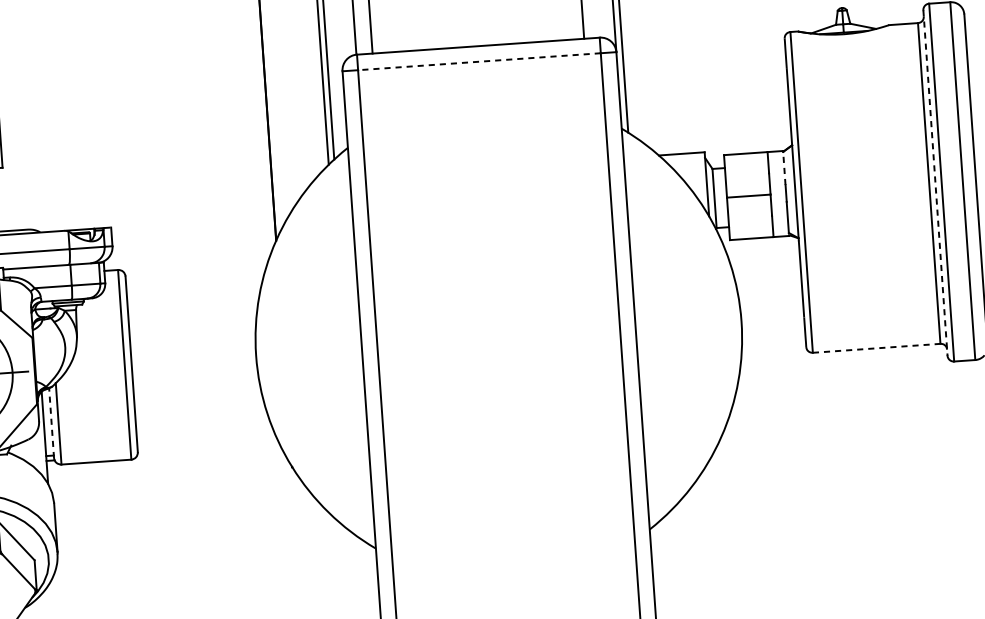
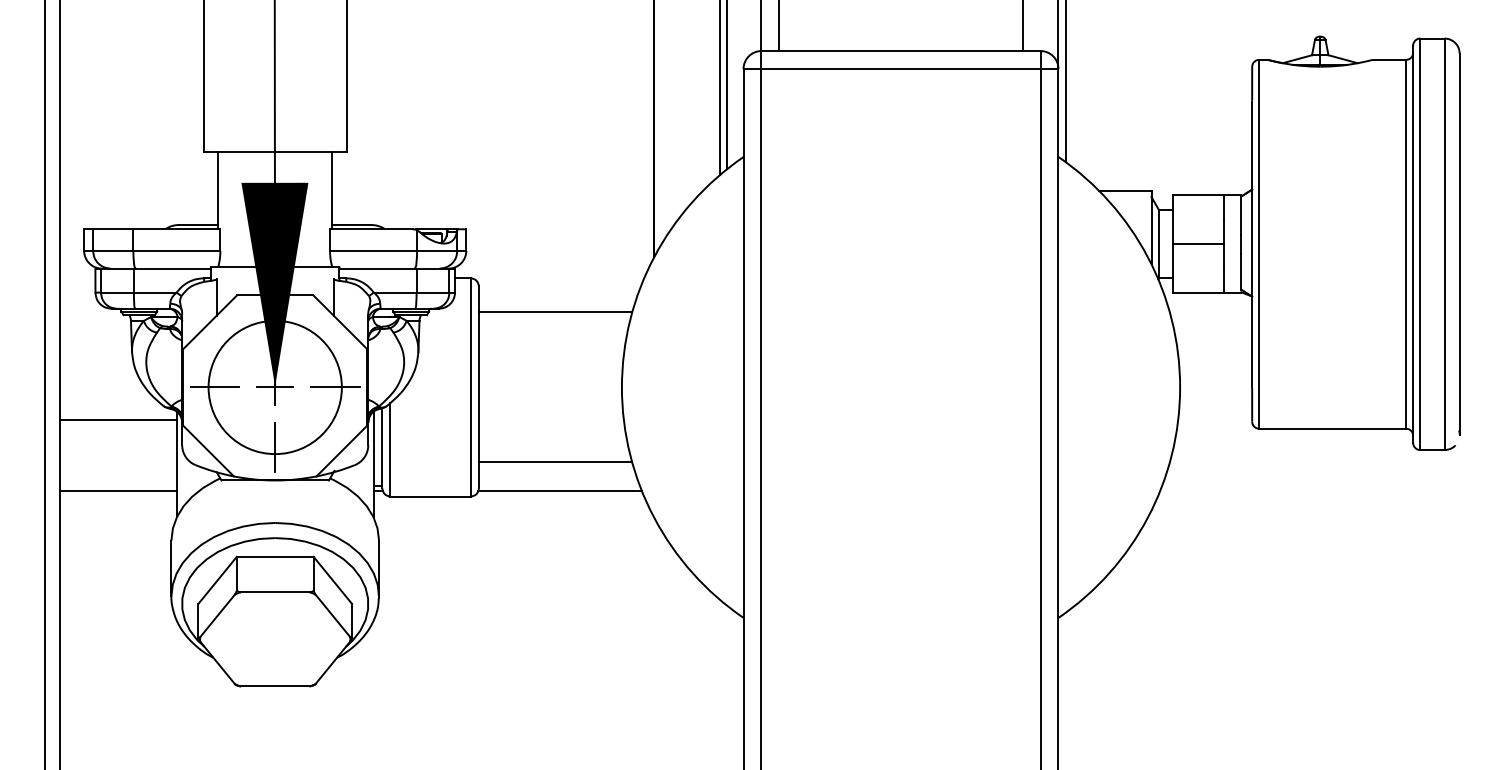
line: (479, 61) -> (901, 68), dashed -> solid
line: (784, 168) -> (1241, 215), dashed -> solid
line: (935, 183) -> (1413, 244), dashed -> solid
line: (193, 294) -> (555, 312), added
line: (877, 348) -> (1333, 428), dashed -> solid
line: (51, 422) -> (382, 447), dashed -> solid
line: (202, 424) -> (555, 462), added
line: (208, 449) -> (559, 491), added

